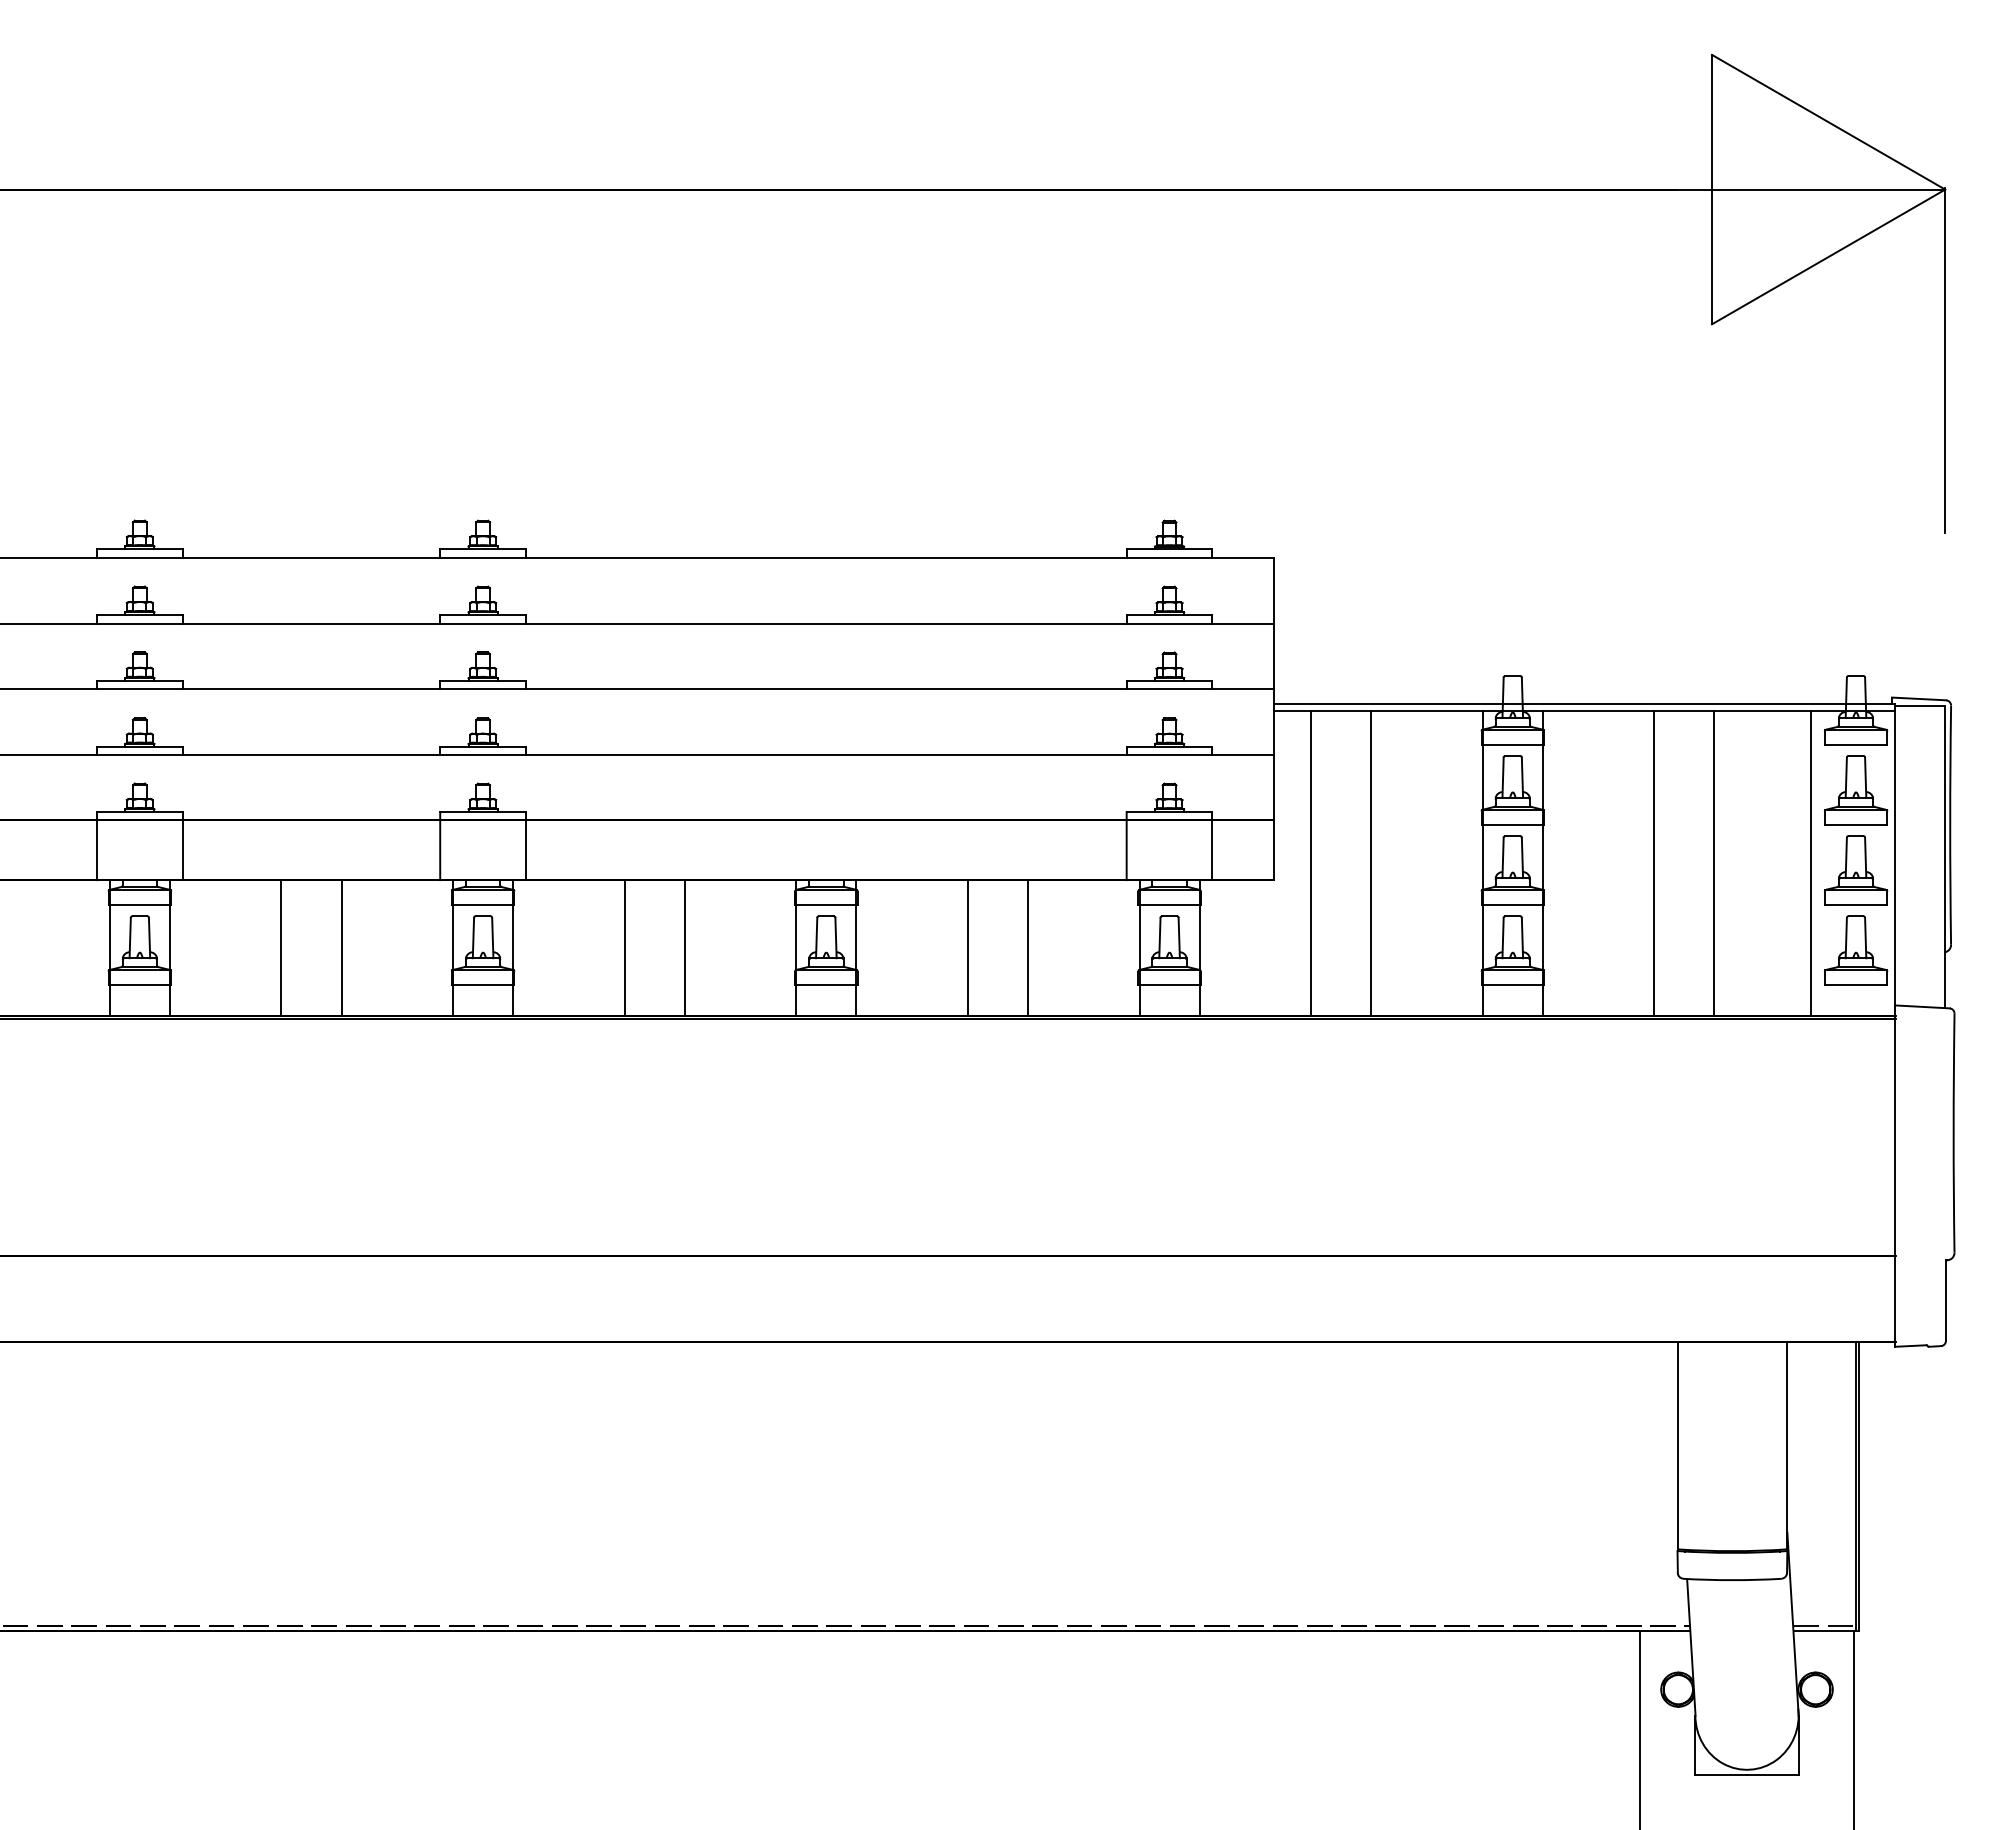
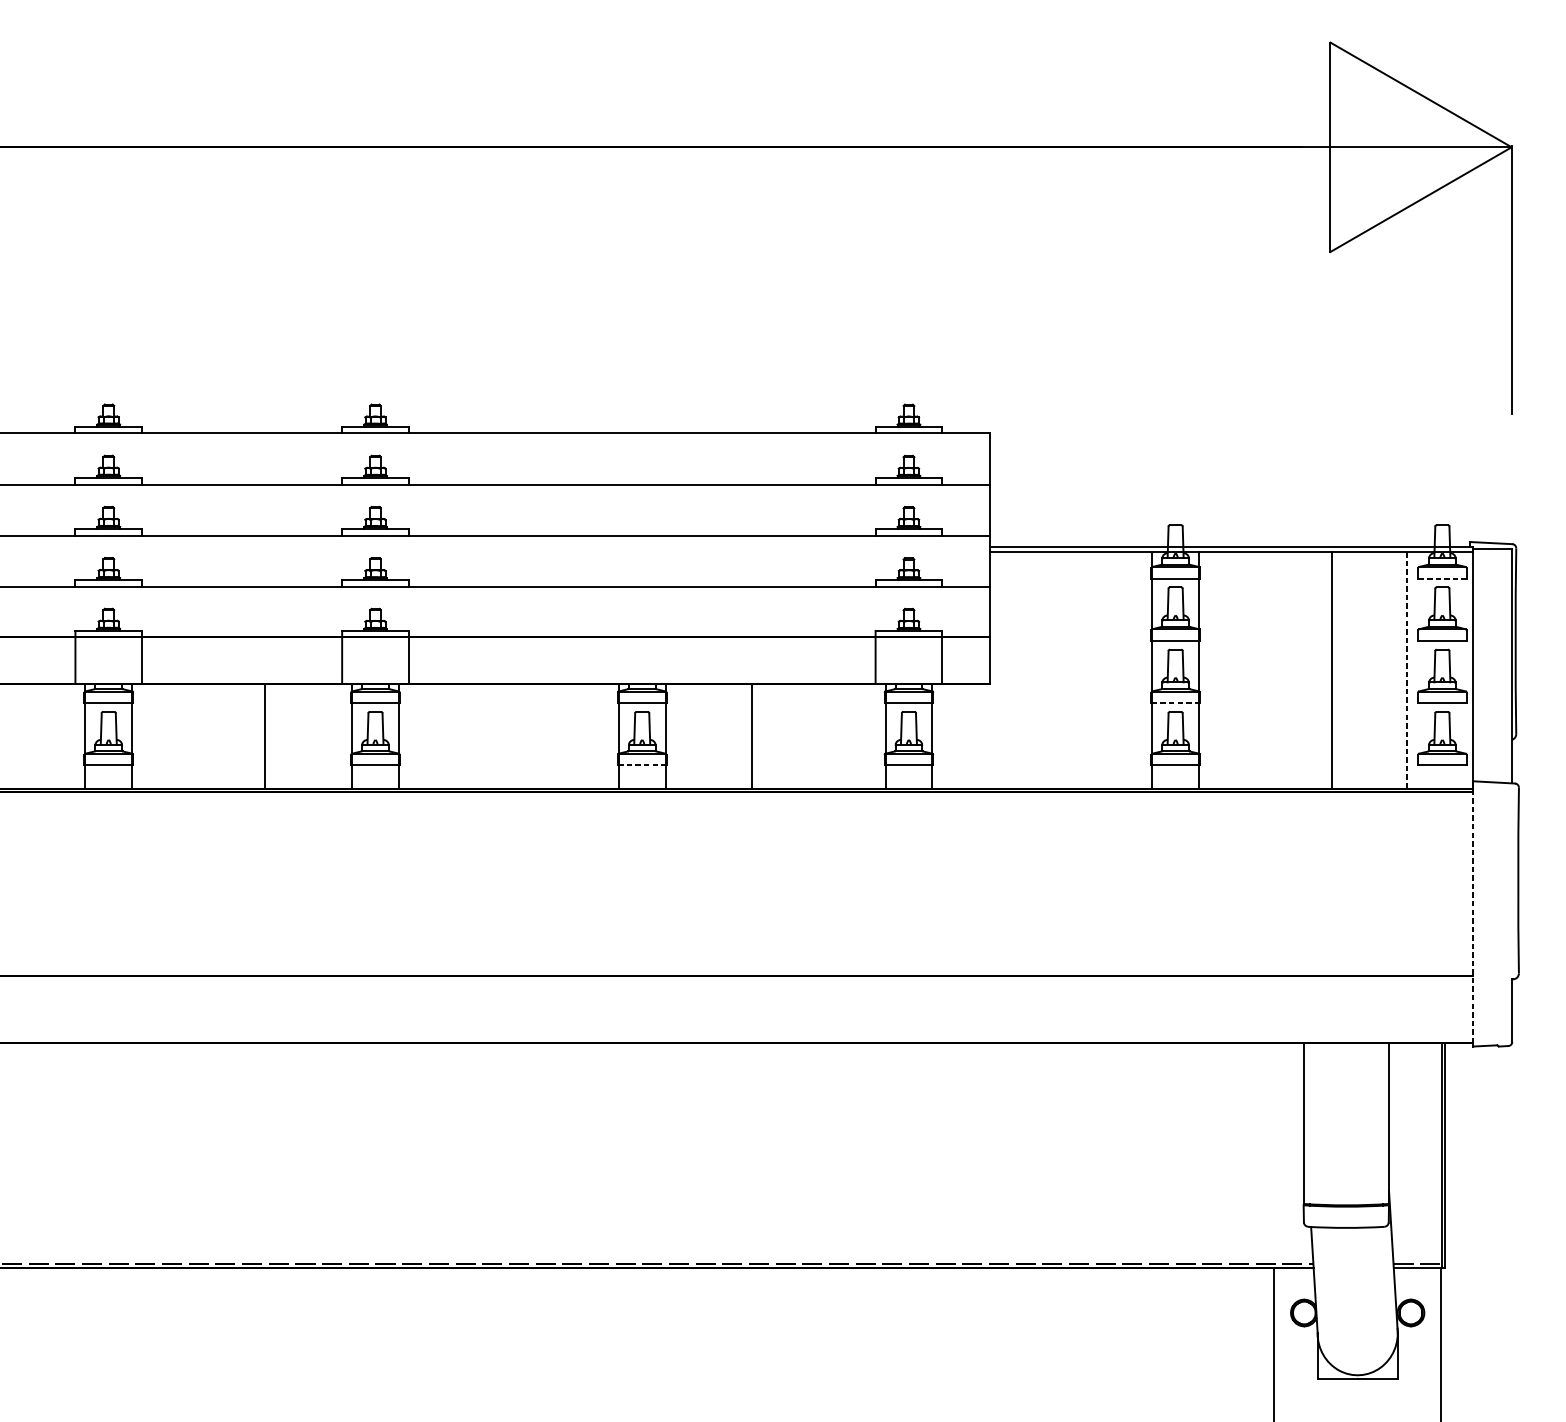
line: (1855, 744) -> (1441, 578), solid -> dashed
line: (1311, 862) -> (1019, 670), removed
line: (1371, 862) -> (1065, 670), removed
line: (1654, 862) -> (1285, 670), removed
line: (1810, 863) -> (1407, 670), solid -> dashed
line: (1512, 904) -> (1175, 702), solid -> dashed
line: (281, 947) -> (218, 736), removed
line: (624, 947) -> (485, 736), removed
line: (684, 947) -> (531, 736), removed
line: (1028, 947) -> (799, 736), removed
line: (825, 984) -> (641, 765), solid -> dashed
line: (1895, 1175) -> (1473, 913), solid -> dashed

